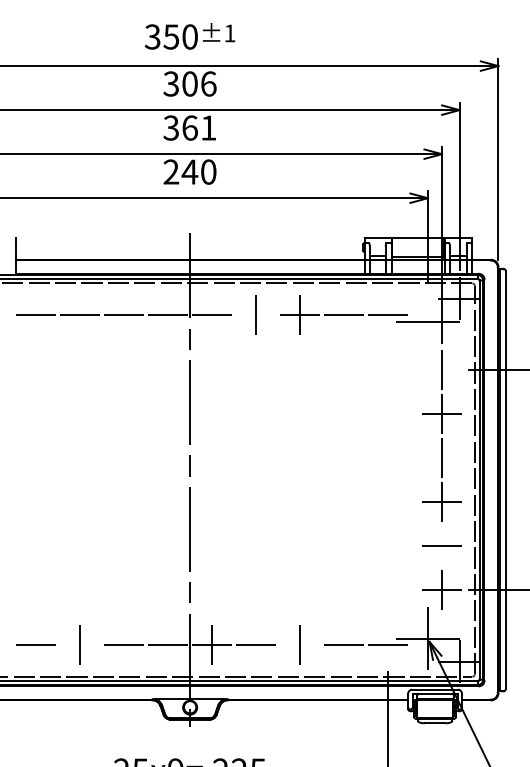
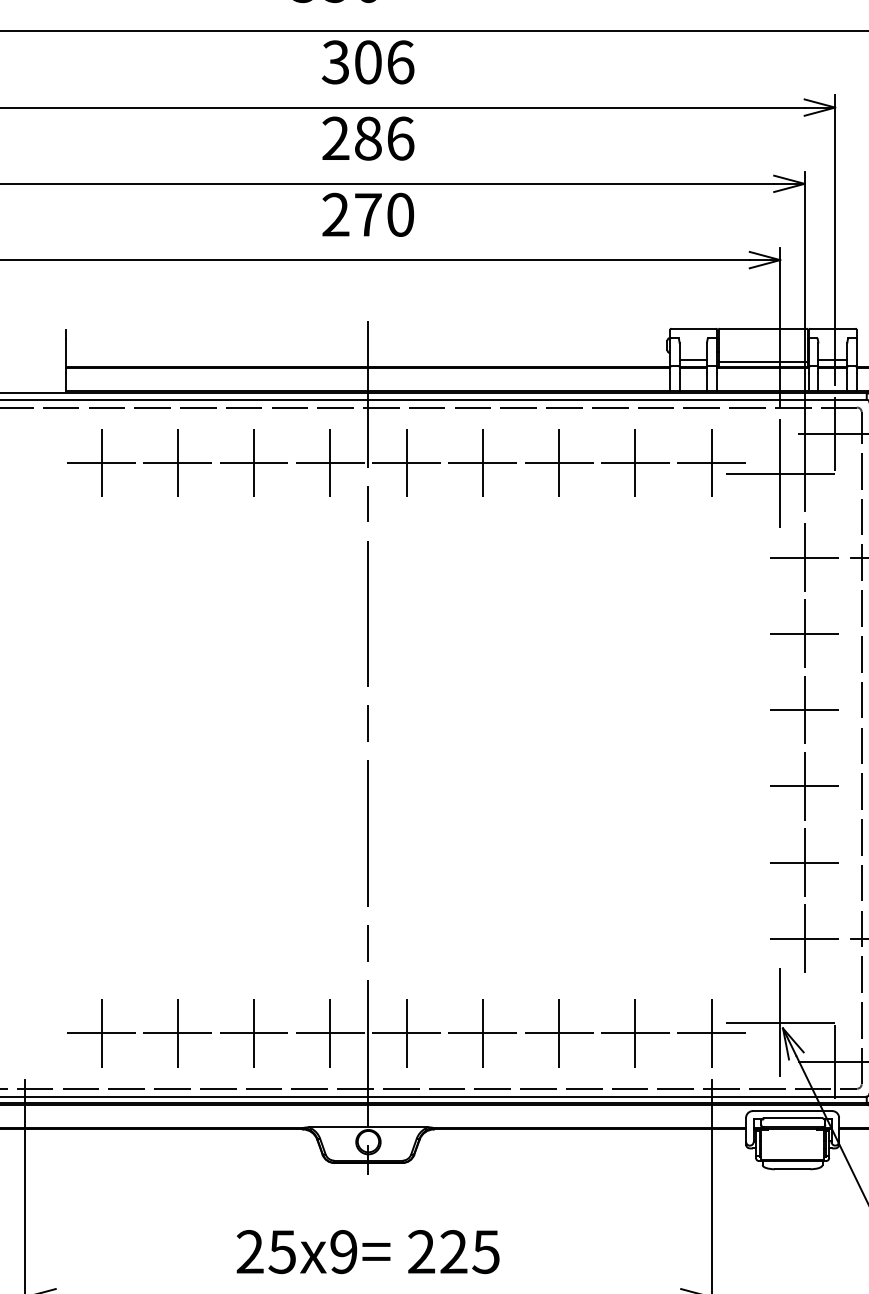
text: (189, 127) -> (367, 137), 361 -> 286
text: (189, 171) -> (367, 213), 240 -> 270
line: (36, 315) -> (102, 463), added
line: (80, 315) -> (178, 463), added
line: (124, 315) -> (254, 463), added
line: (168, 315) -> (330, 463), added
line: (212, 315) -> (407, 463), added
line: (256, 315) -> (483, 463), added
line: (344, 315) -> (635, 463), added
line: (388, 315) -> (711, 463), added
line: (427, 321) -> (779, 473), added
line: (441, 369) -> (803, 556), added
line: (441, 458) -> (803, 710), added
line: (442, 546) -> (805, 863), added
line: (36, 644) -> (102, 1032), added
line: (79, 644) -> (176, 1032), added
line: (124, 644) -> (254, 1032), added
line: (168, 644) -> (330, 1032), added
line: (256, 644) -> (483, 1032), added
line: (300, 644) -> (559, 1032), added
line: (344, 644) -> (635, 1032), added
line: (388, 644) -> (711, 1032), added

